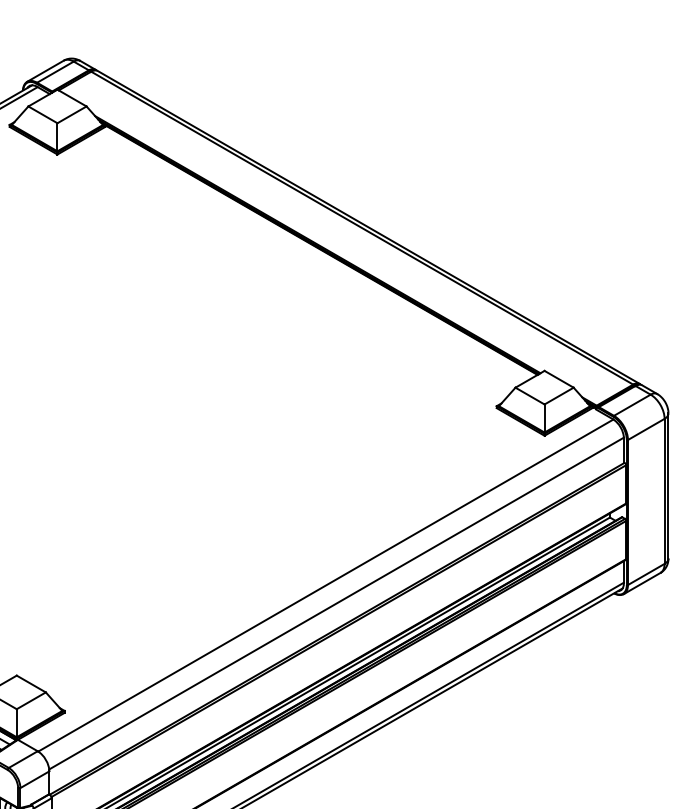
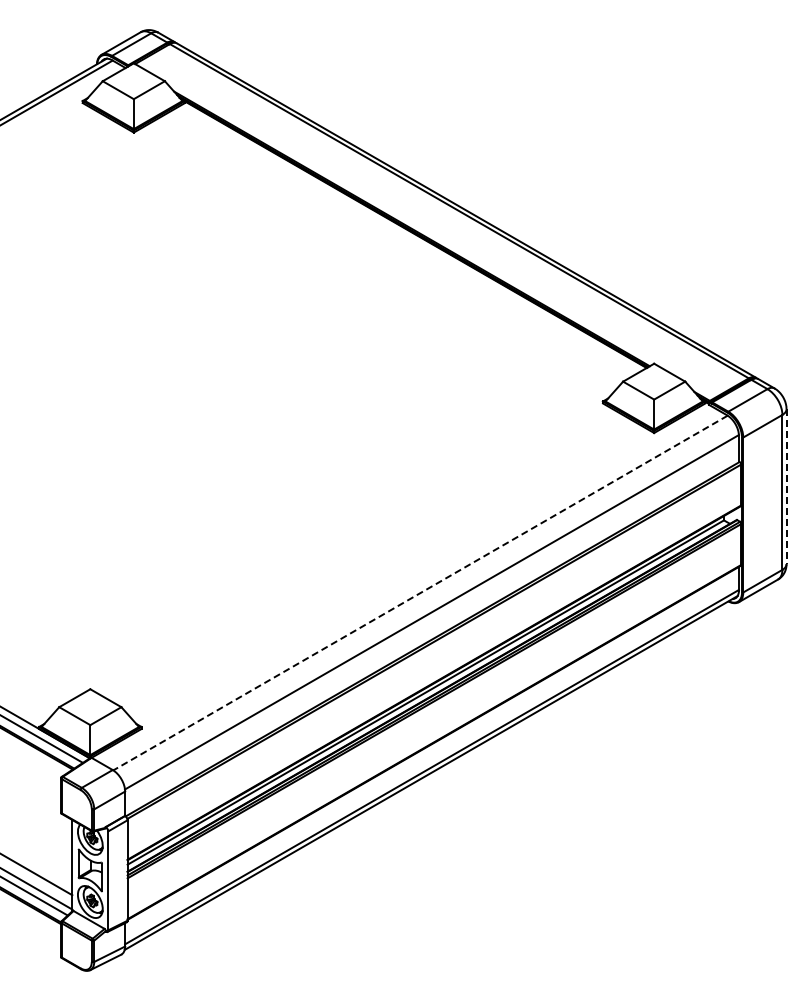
line: (668, 486) -> (786, 487), solid -> dashed
line: (325, 585) -> (420, 593), solid -> dashed

